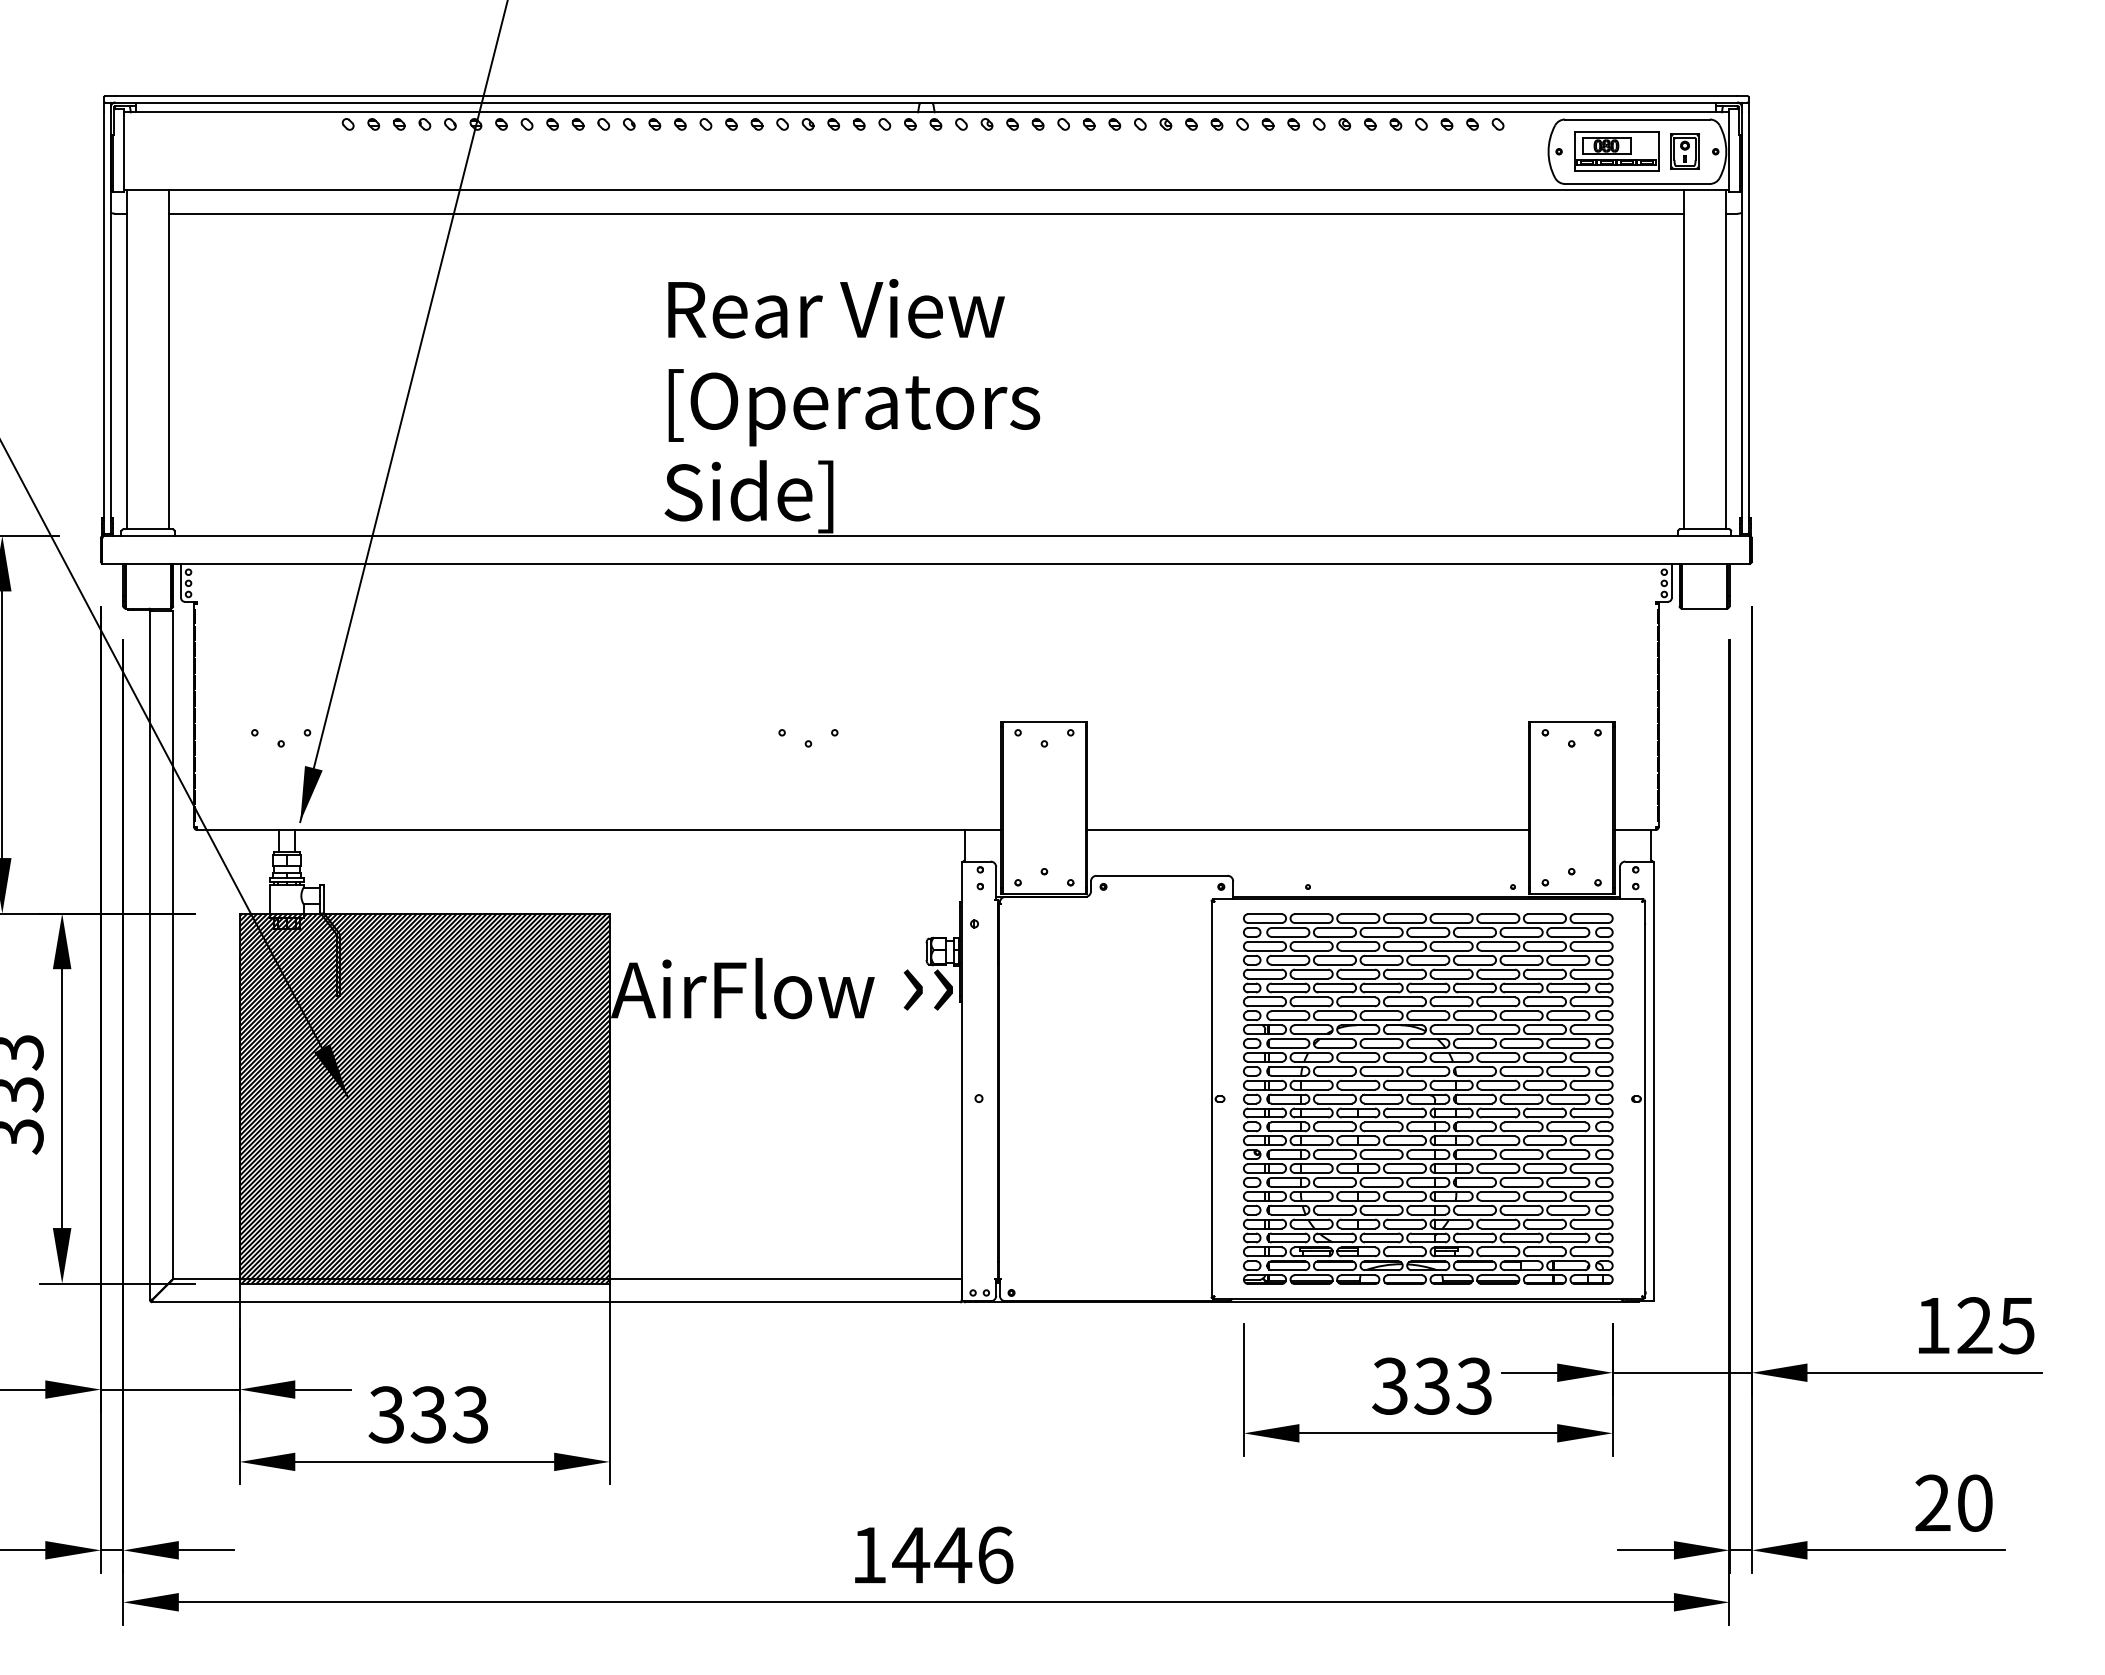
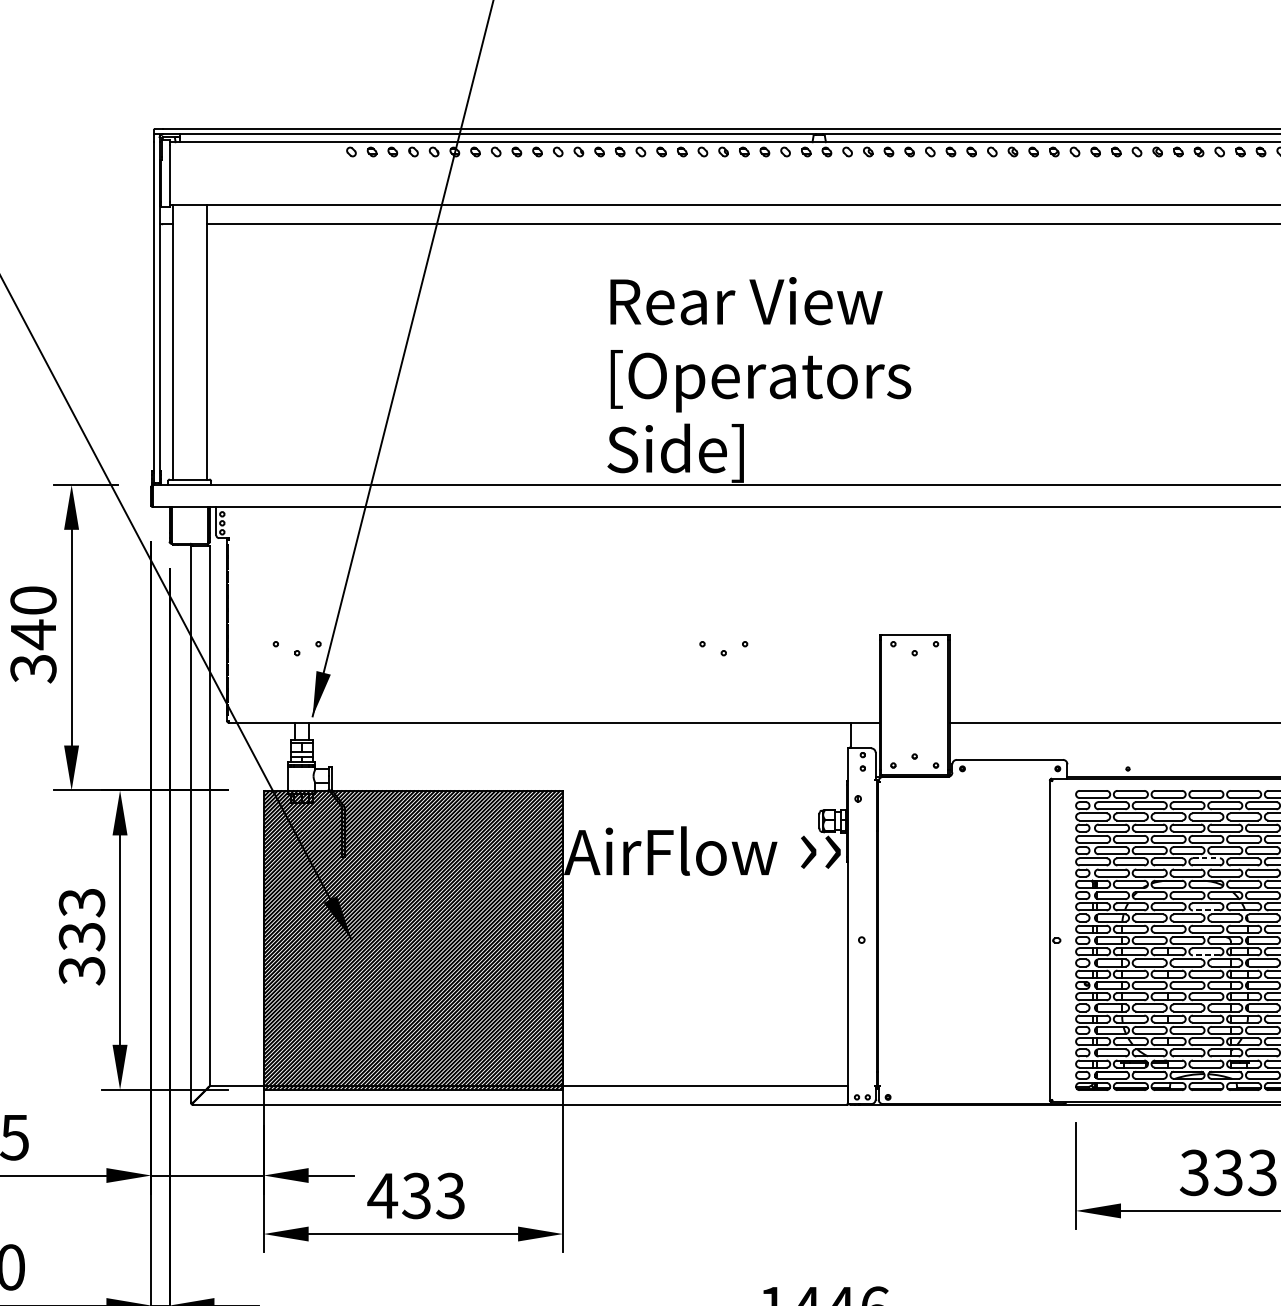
line: (1404, 997) -> (1206, 858), solid -> dashed
line: (1404, 1061) -> (1206, 910), solid -> dashed
line: (1404, 1117) -> (1206, 955), solid -> dashed
text: (386, 1414) -> (382, 1195), 333 -> 433

